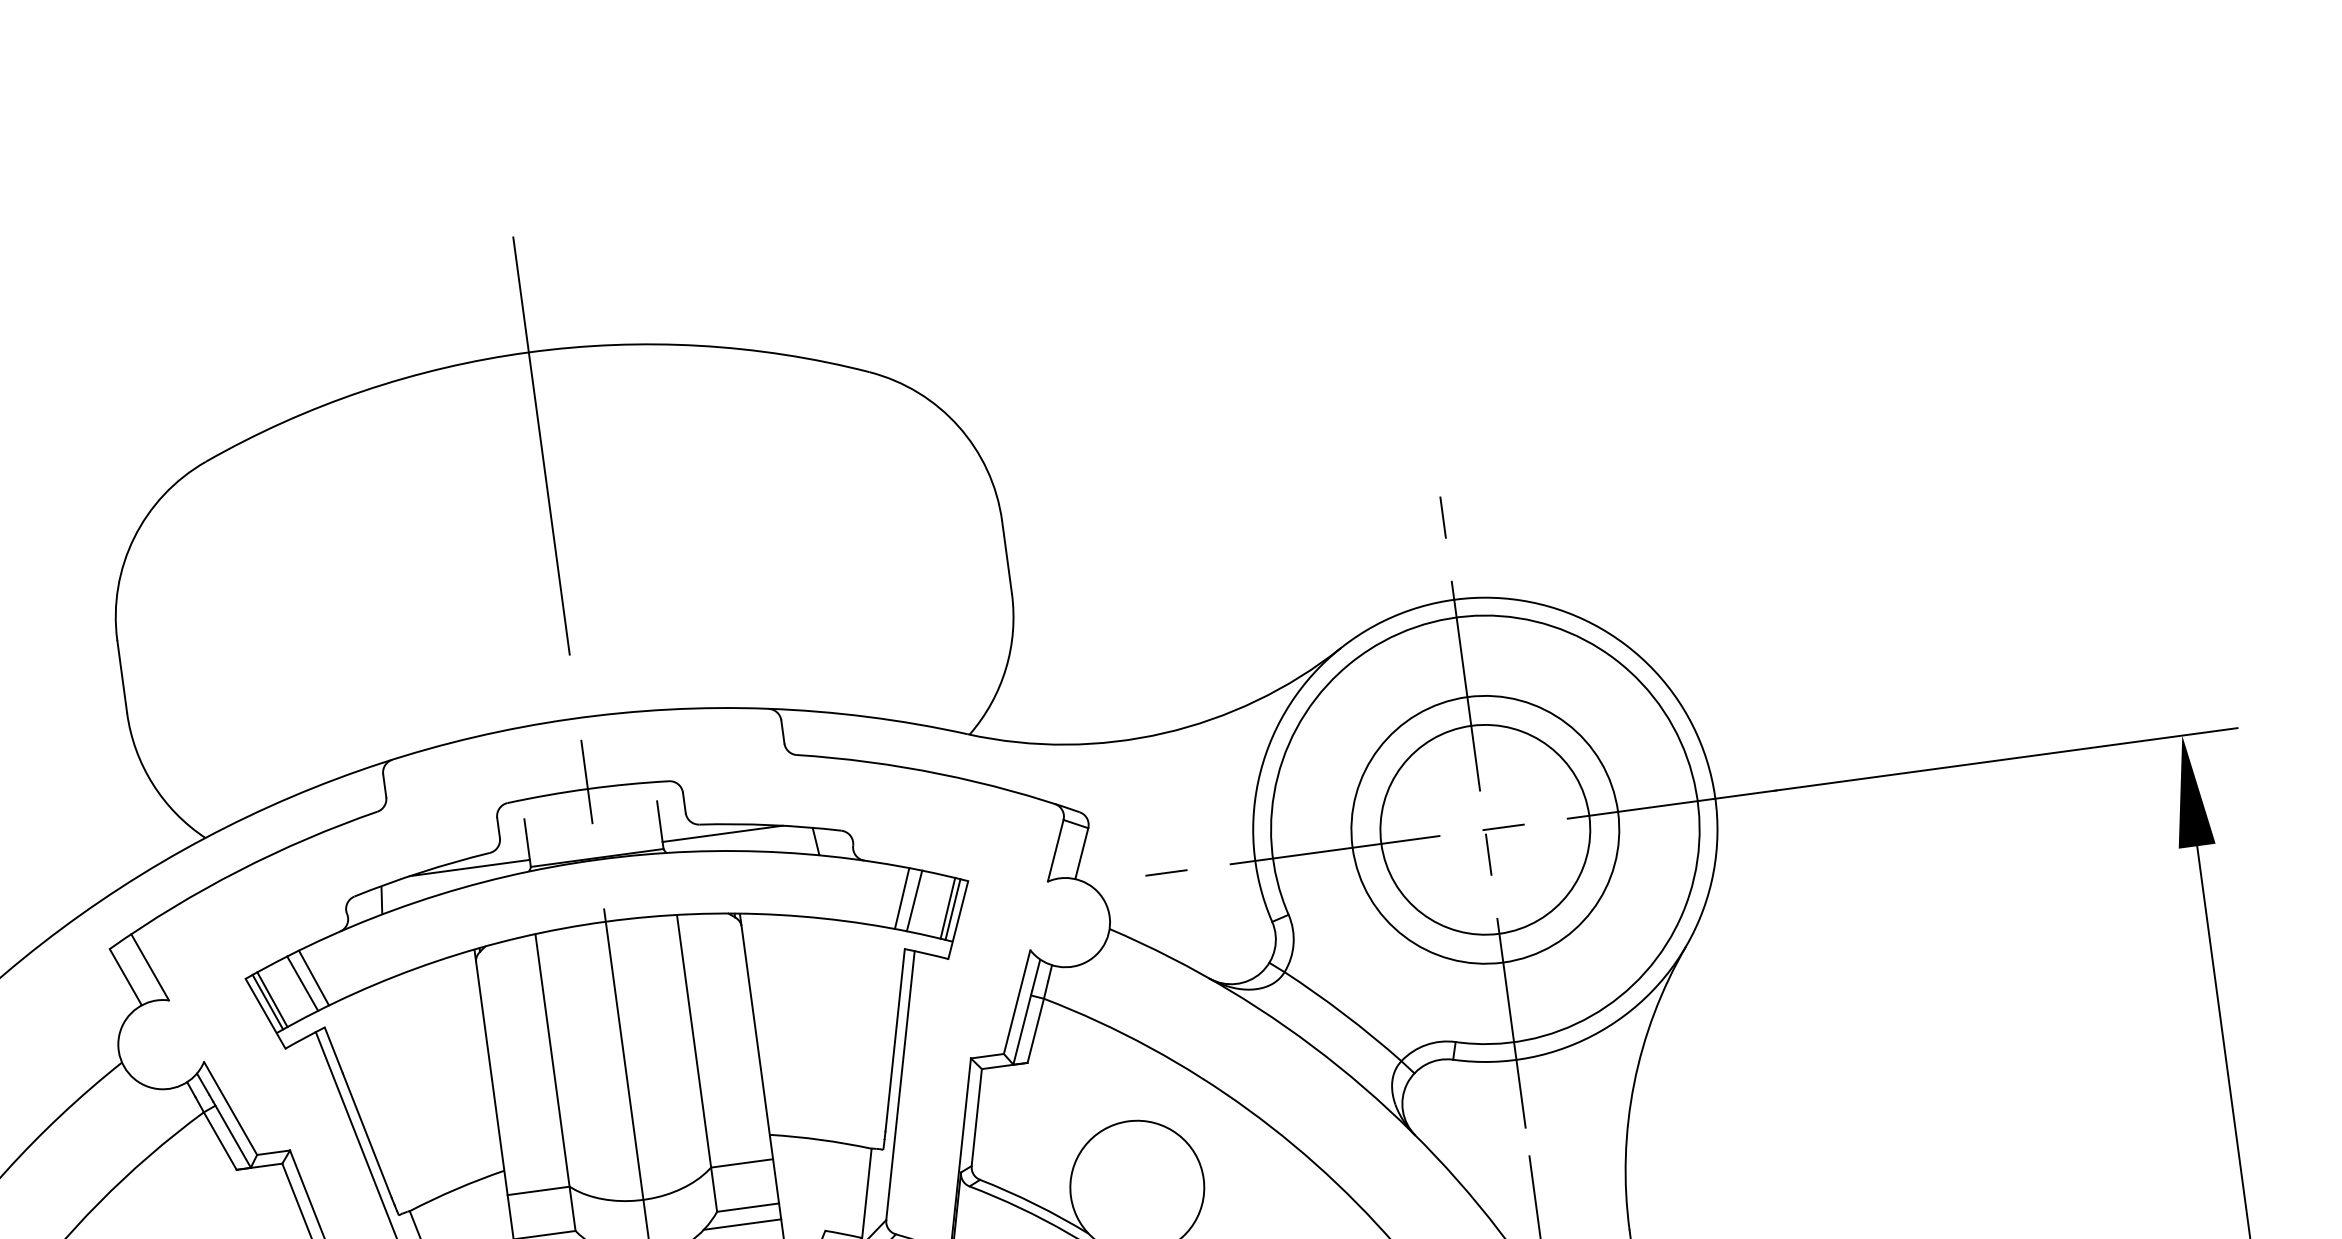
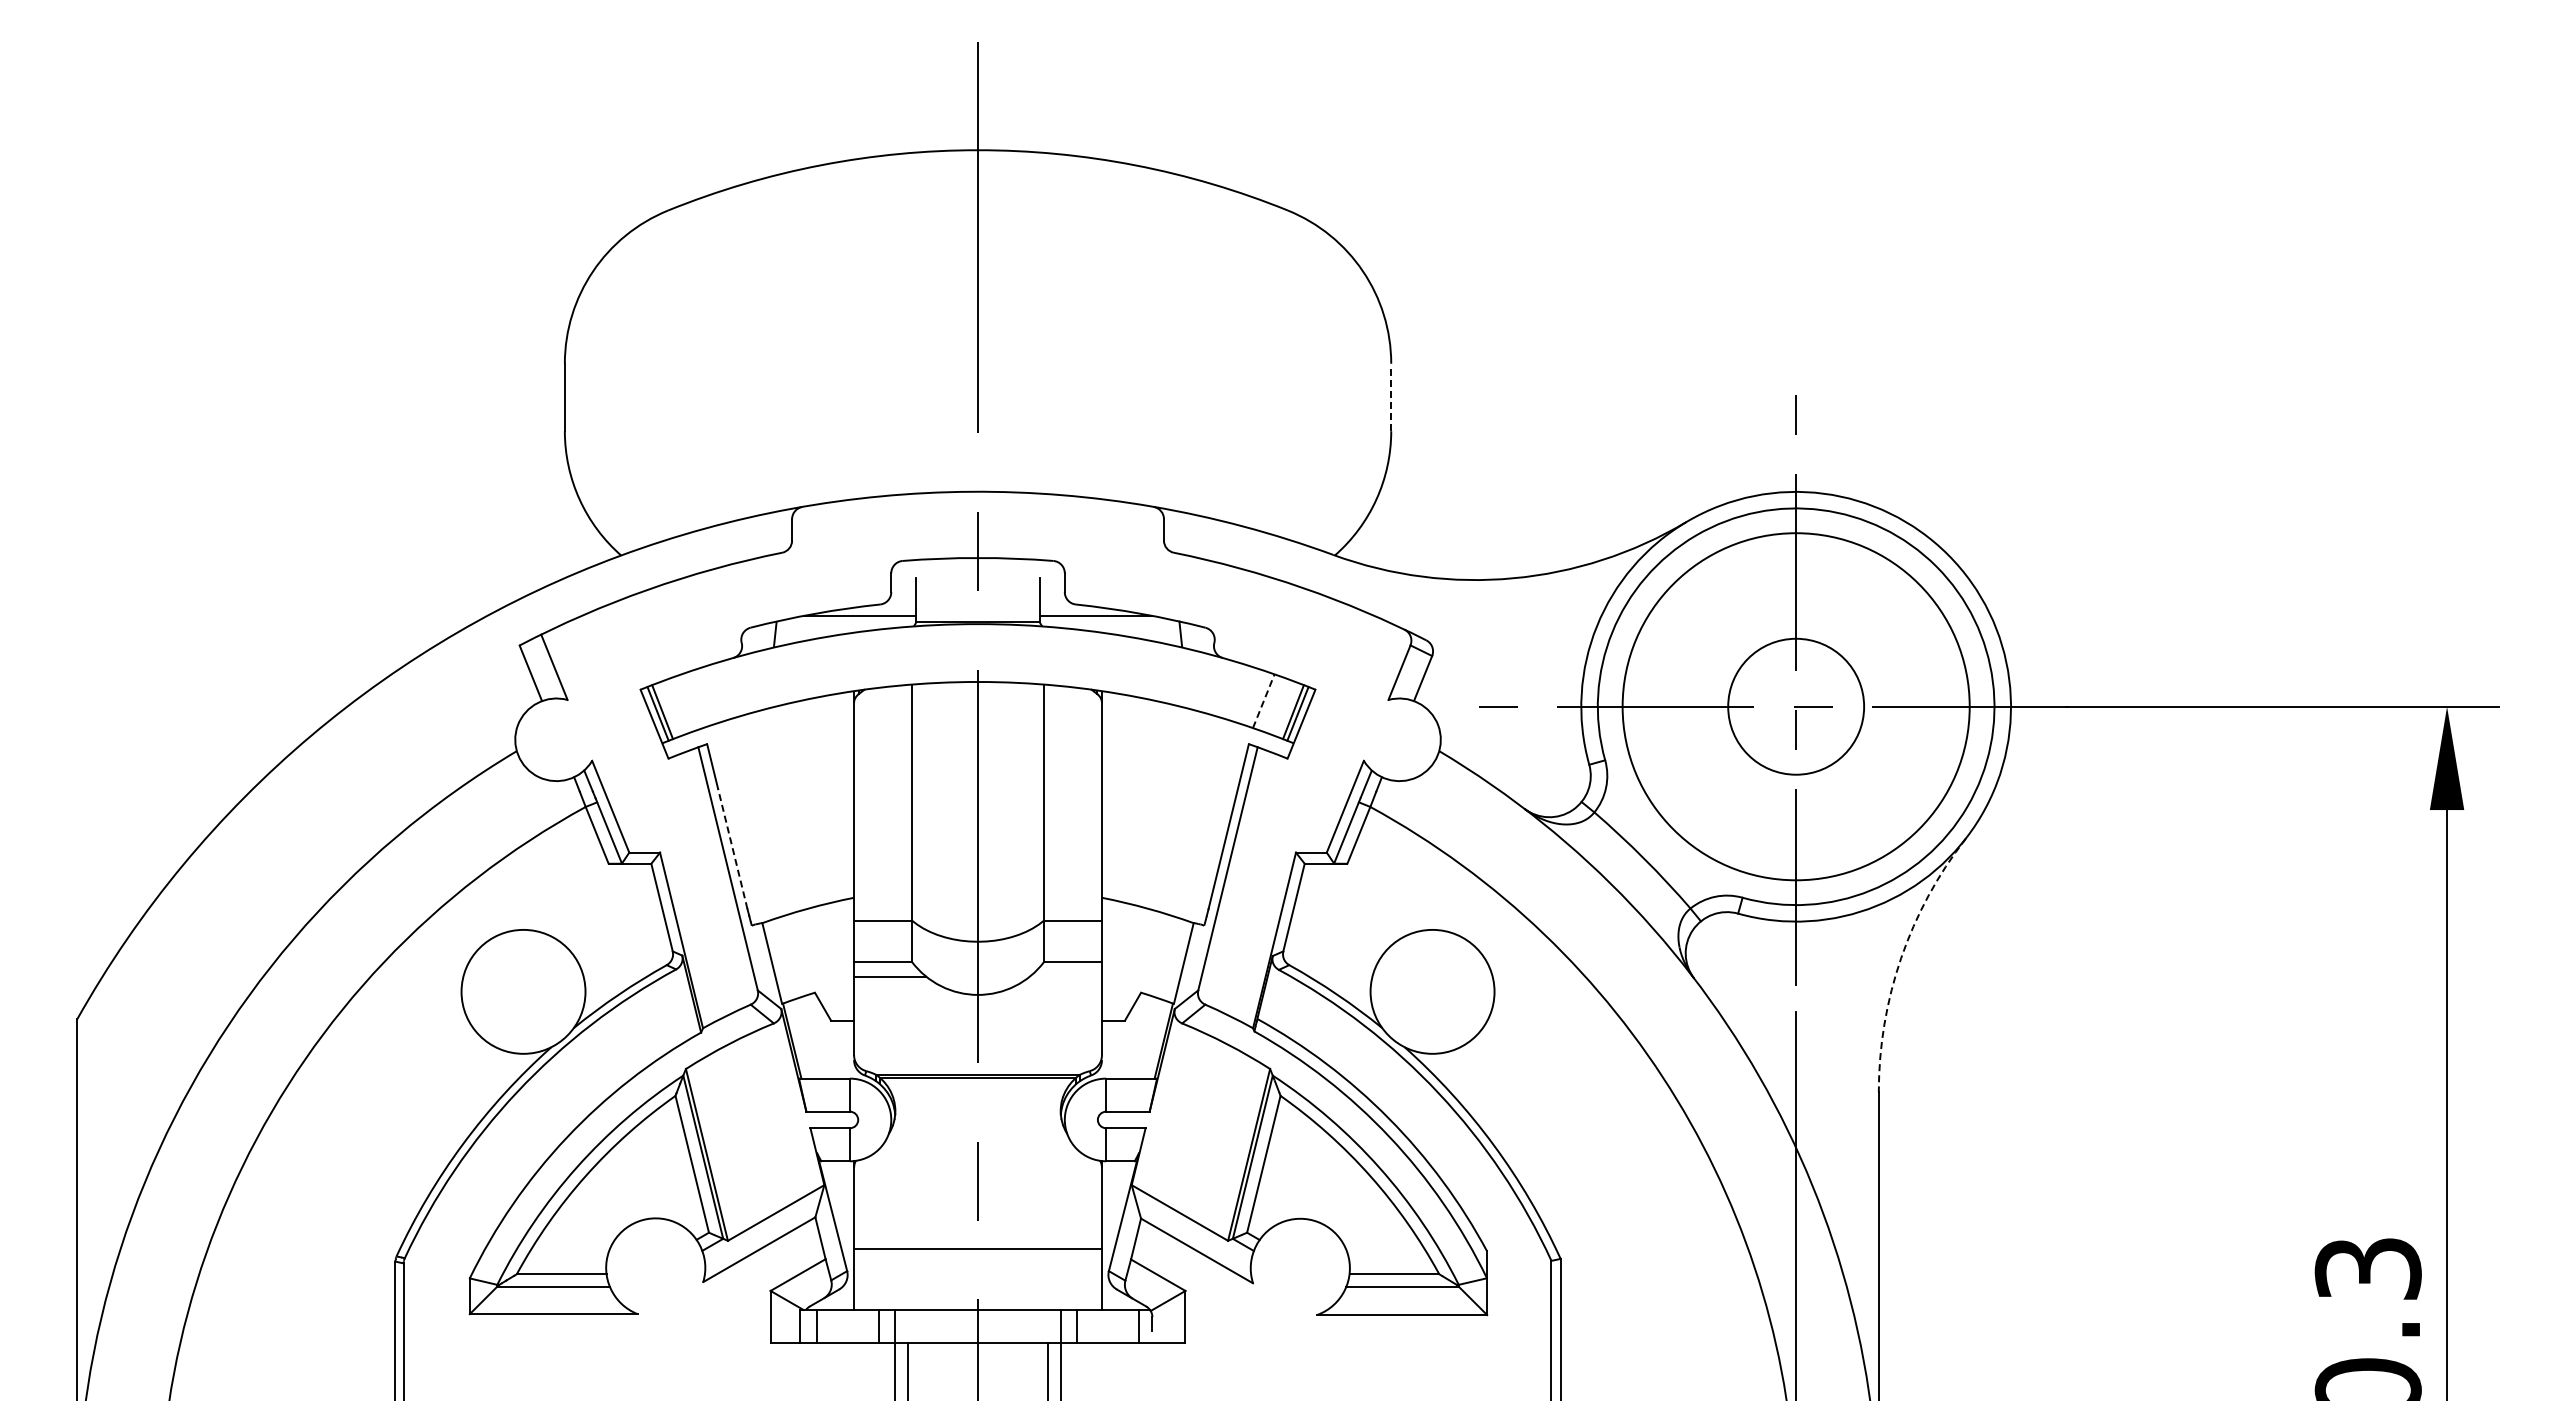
line: (1007, 557) -> (1391, 397), solid -> dashed
circle: (1485, 829) -> (1796, 706), size x0.7
circle: (1485, 829) -> (1796, 706), size x1.4
line: (901, 898) -> (1252, 697), removed
line: (914, 901) -> (1263, 701), solid -> dashed
line: (313, 978) -> (702, 697), removed
line: (302, 983) -> (692, 701), removed
arc: (1634, 1084) -> (1901, 958), solid -> dashed
line: (367, 1135) -> (732, 848), solid -> dashed
line: (742, 1224) -> (1065, 976), removed

